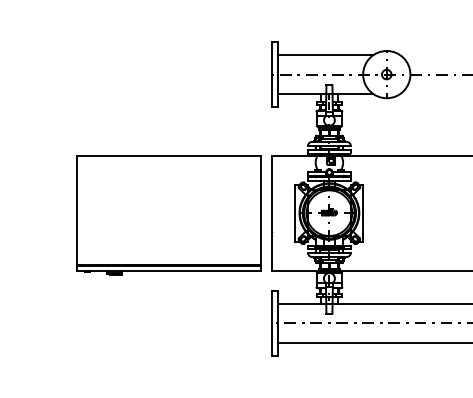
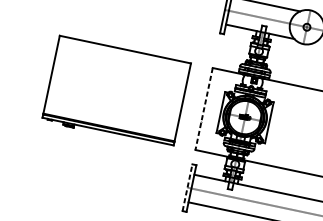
line: (272, 213) -> (204, 109), solid -> dashed
part: (168, 215) -> (116, 92), moved
line: (272, 323) -> (187, 187), solid -> dashed

